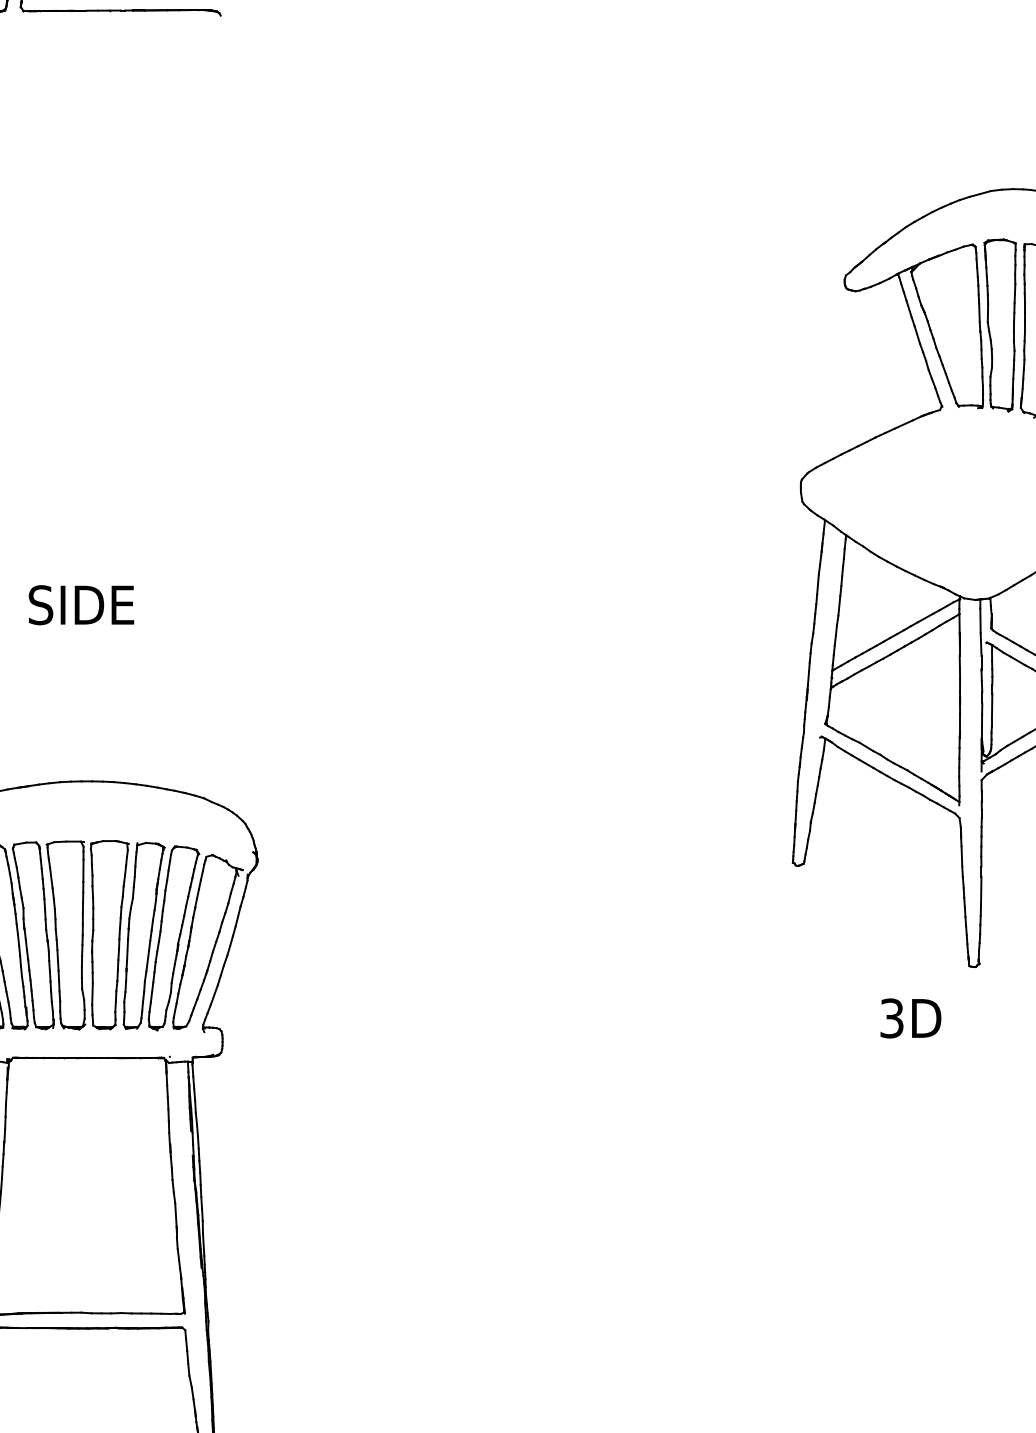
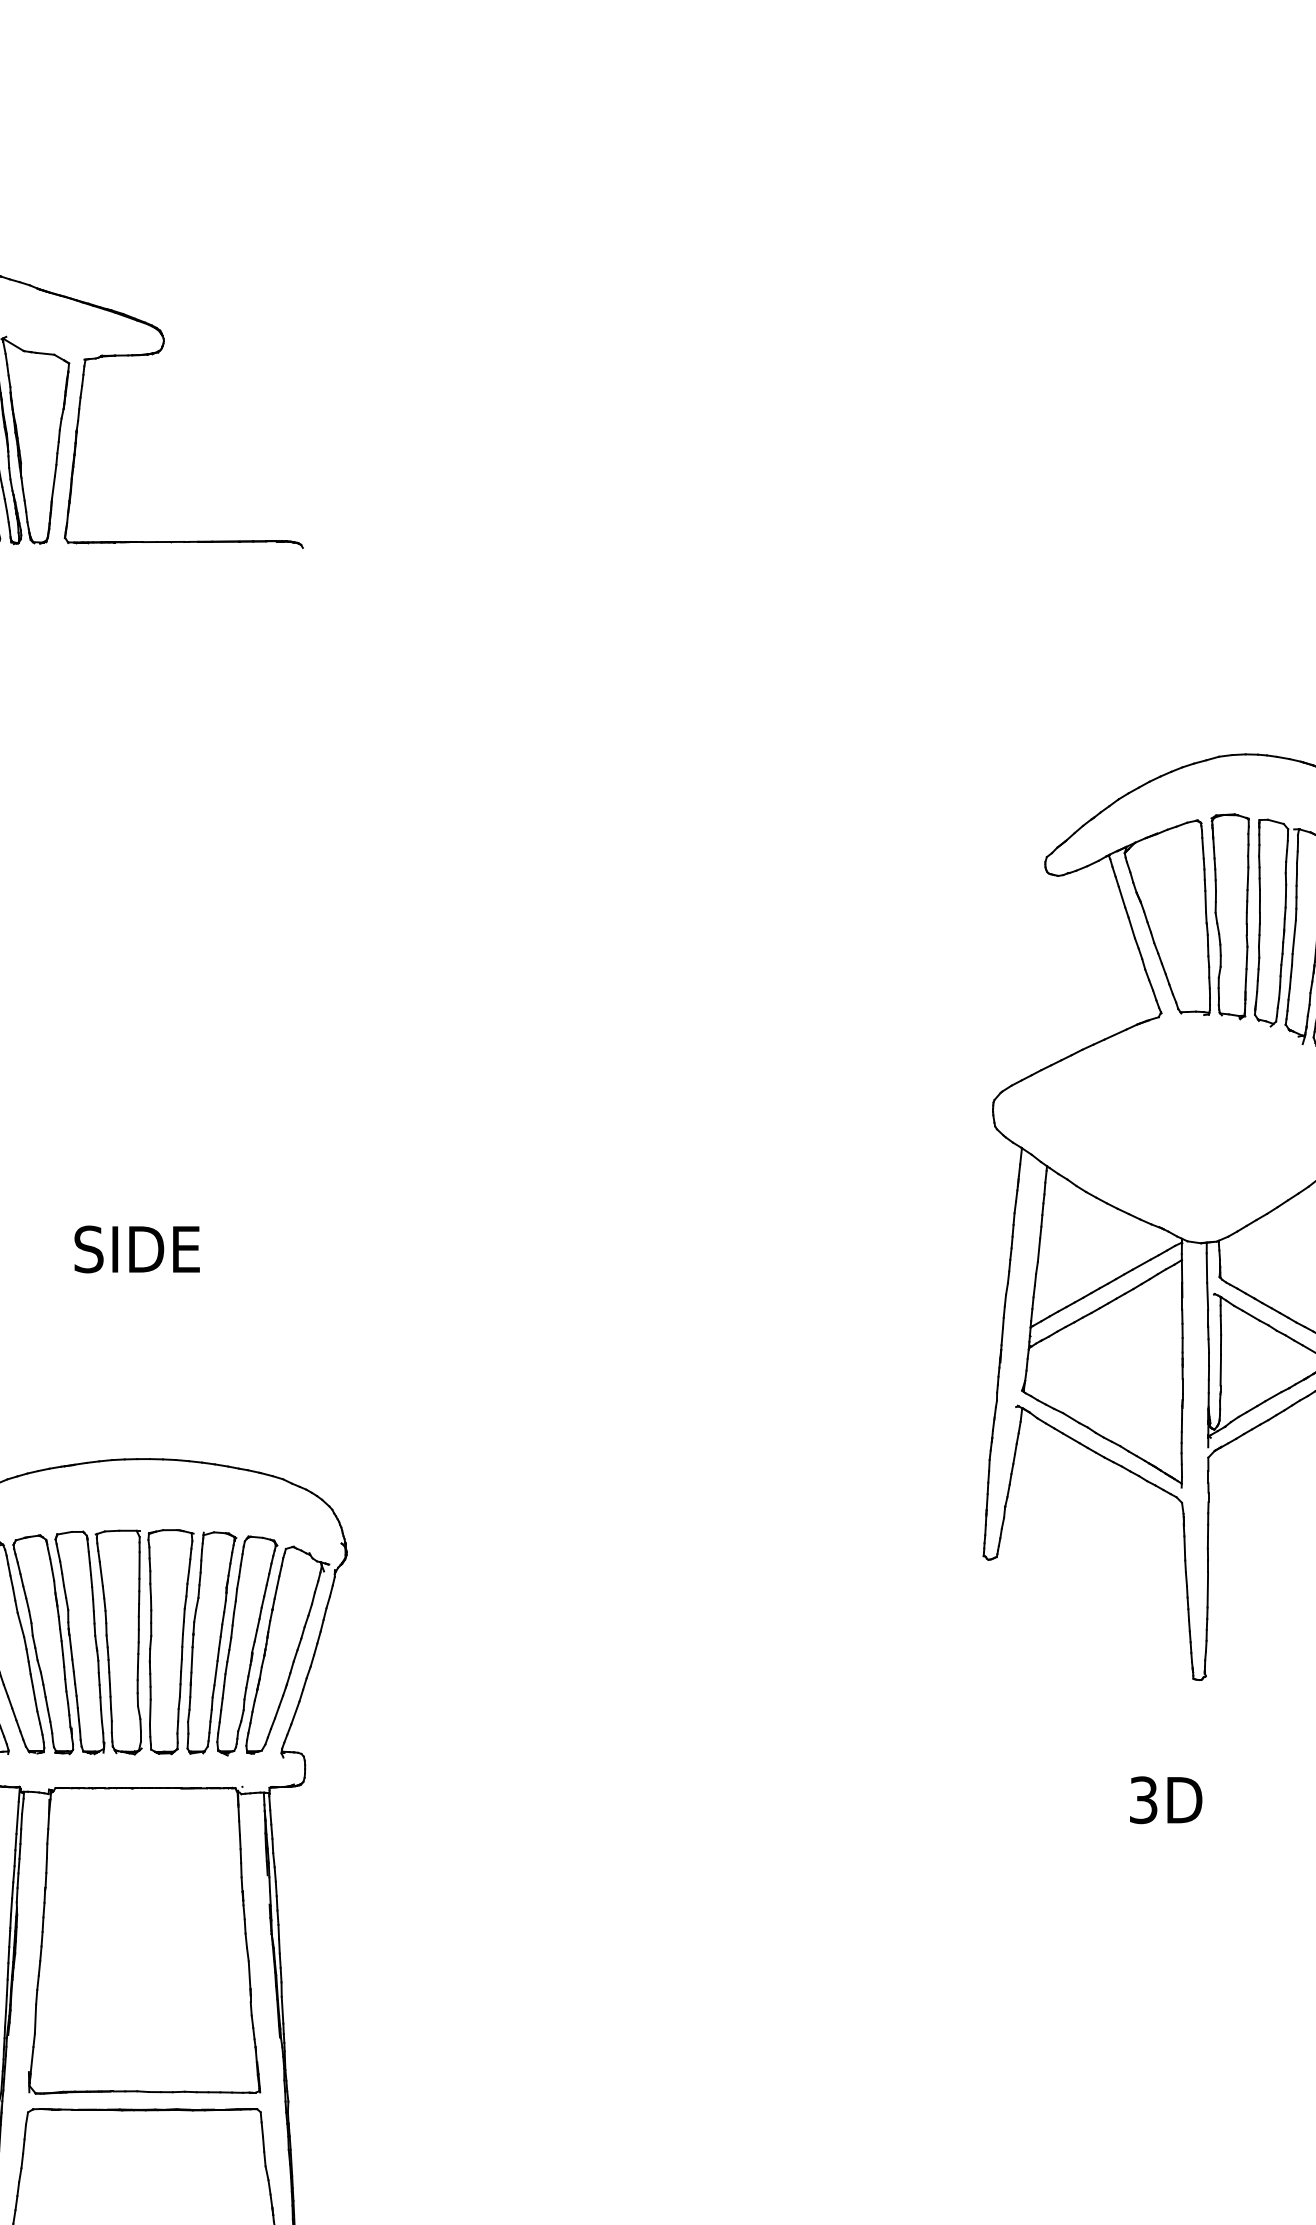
text: (911, 1018) -> (1166, 1800), moved

